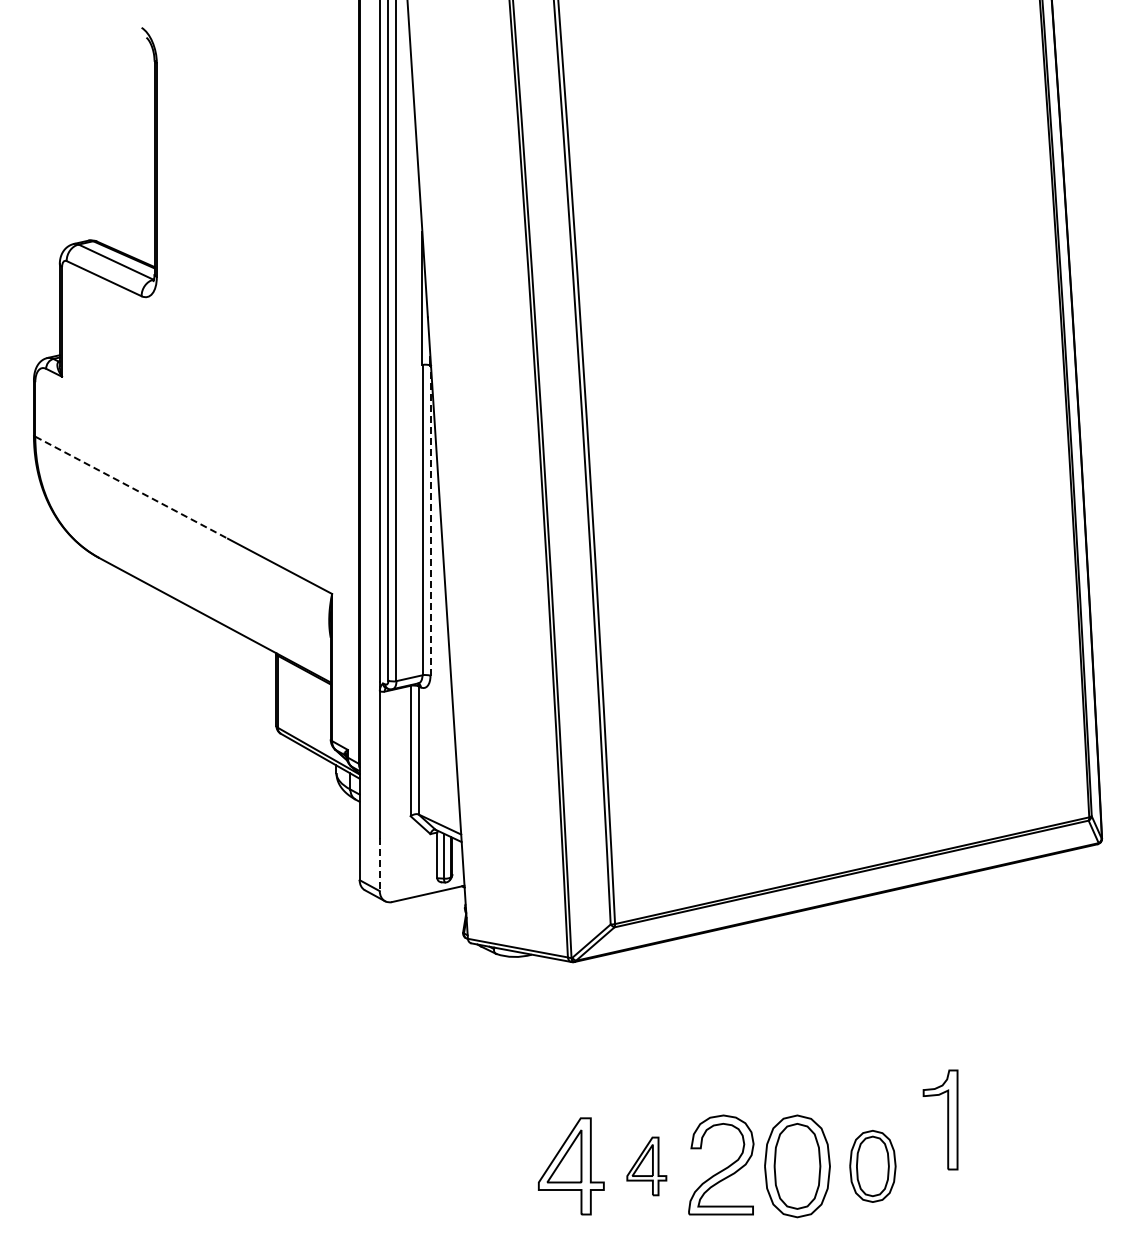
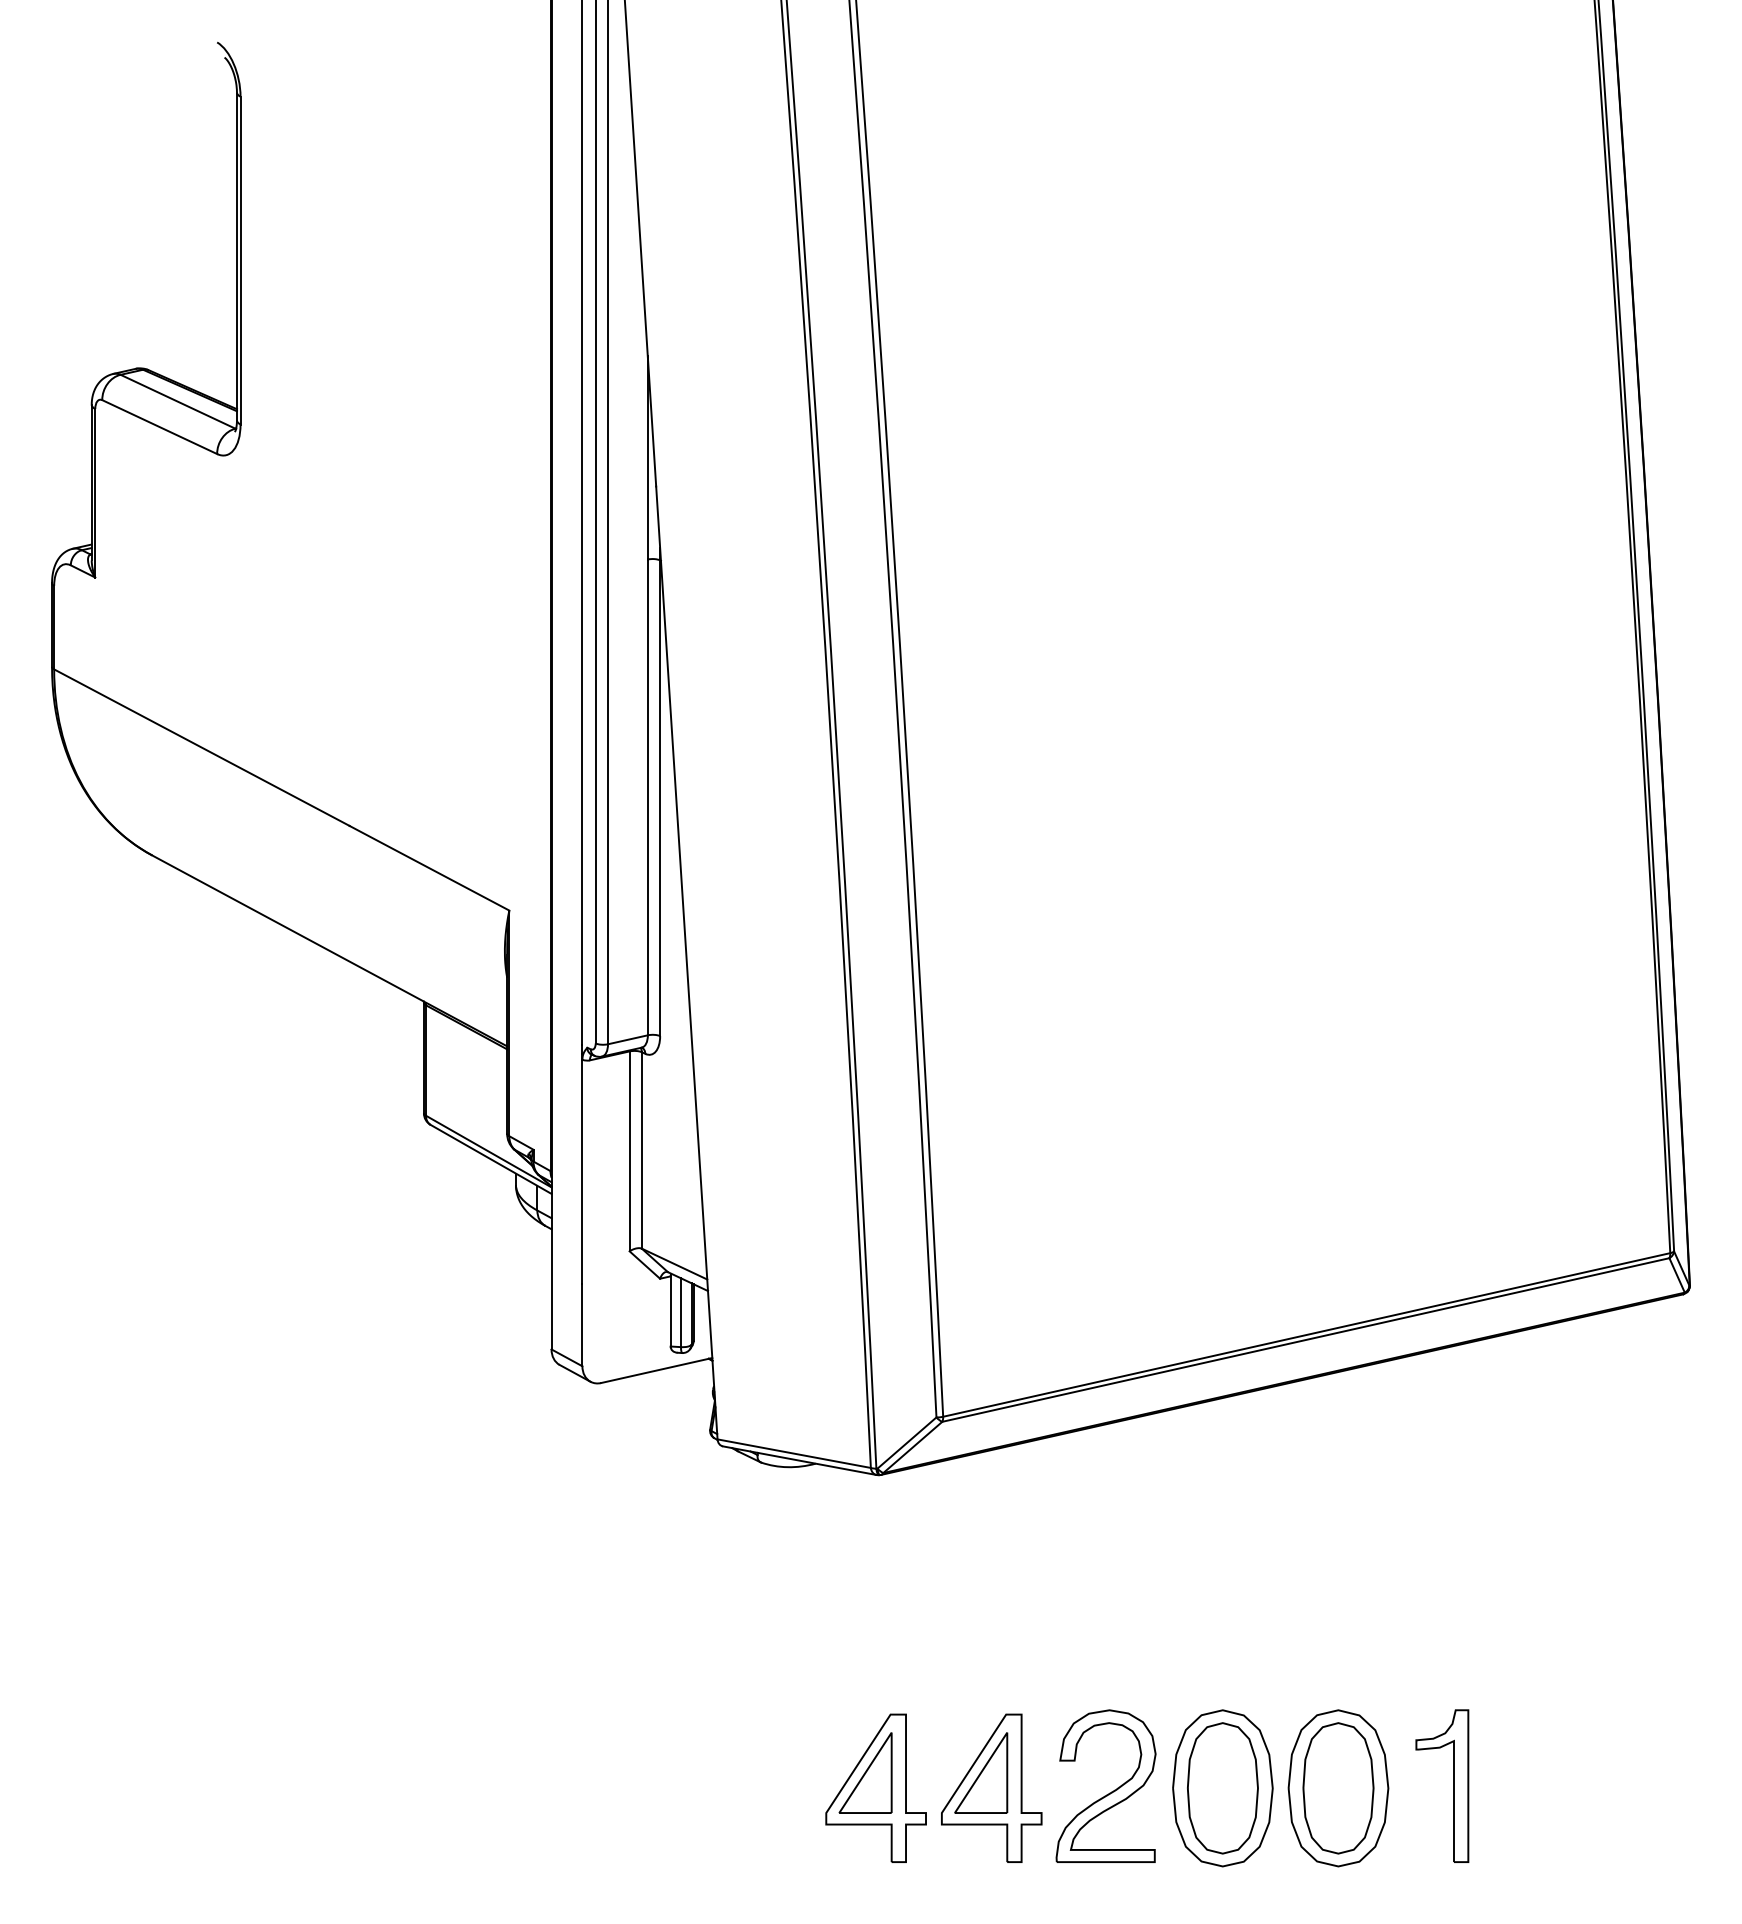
line: (132, 487) -> (203, 747), dashed -> solid
line: (430, 520) -> (660, 797), dashed -> solid
line: (379, 864) -> (581, 1325), dashed -> solid
part: (947, 1119) -> (1452, 1785), moved
part: (646, 1166) -> (991, 1788), size x1.67
part: (872, 1166) -> (1337, 1788), size x1.43

